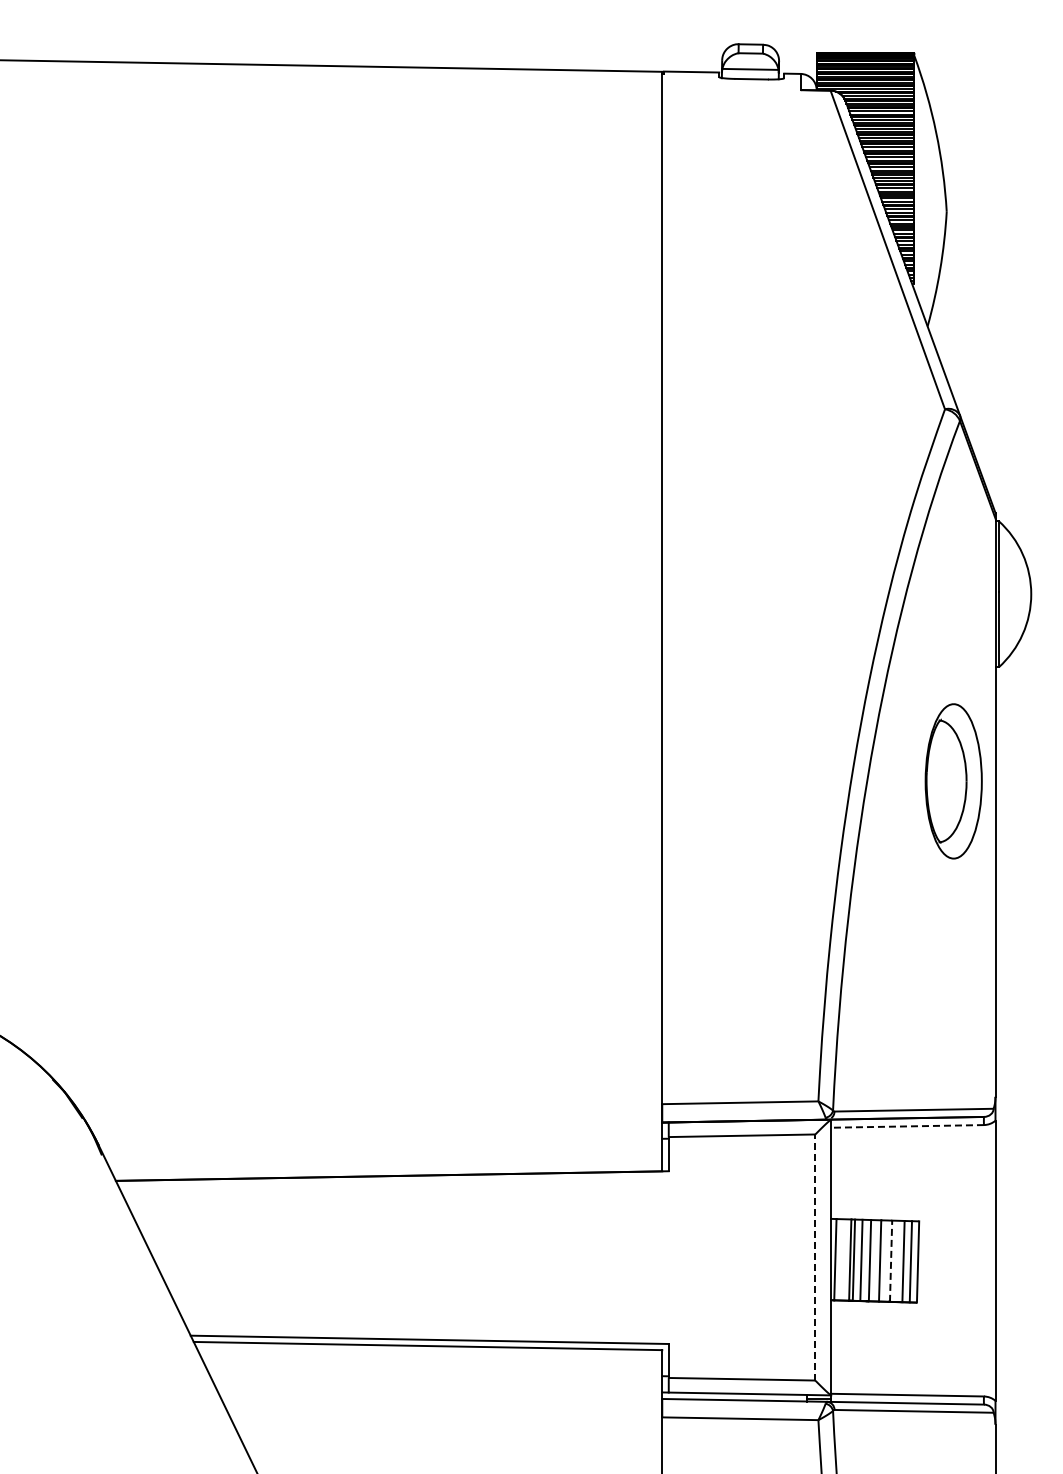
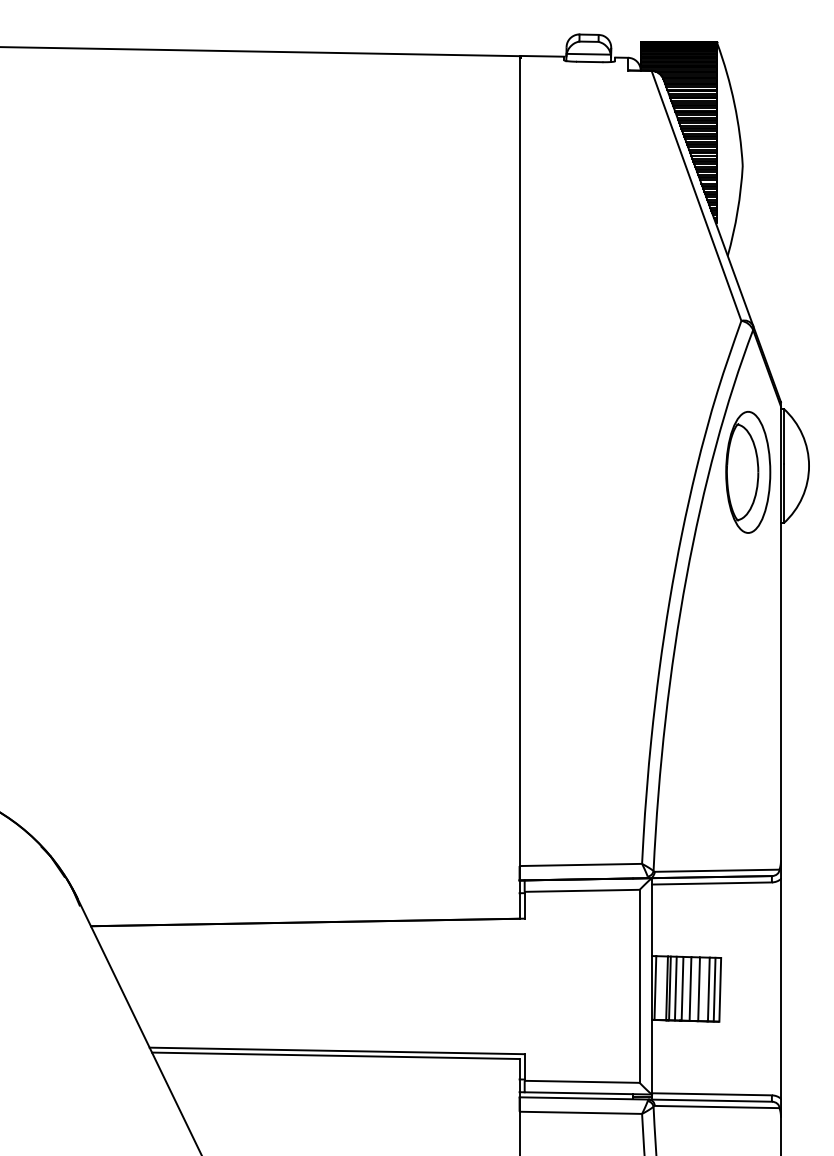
part: (953, 781) -> (748, 472), moved
line: (907, 1126) -> (711, 883), dashed -> solid
line: (815, 1257) -> (639, 986), dashed -> solid
line: (891, 1261) -> (699, 989), dashed -> solid

